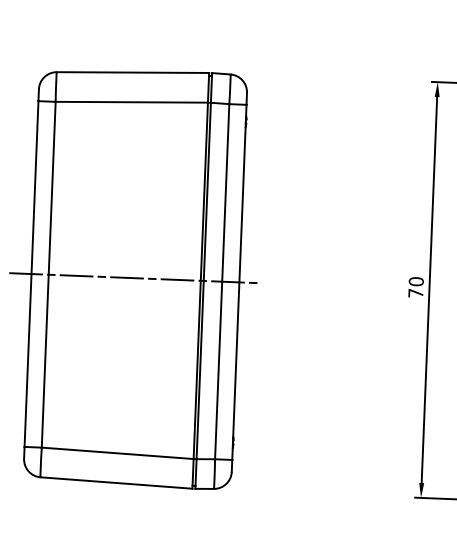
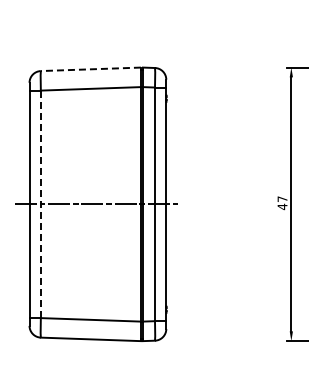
line: (132, 72) -> (90, 69), solid -> dashed
line: (48, 274) -> (40, 204), solid -> dashed
text: (416, 288) -> (282, 203), 70 -> 47

